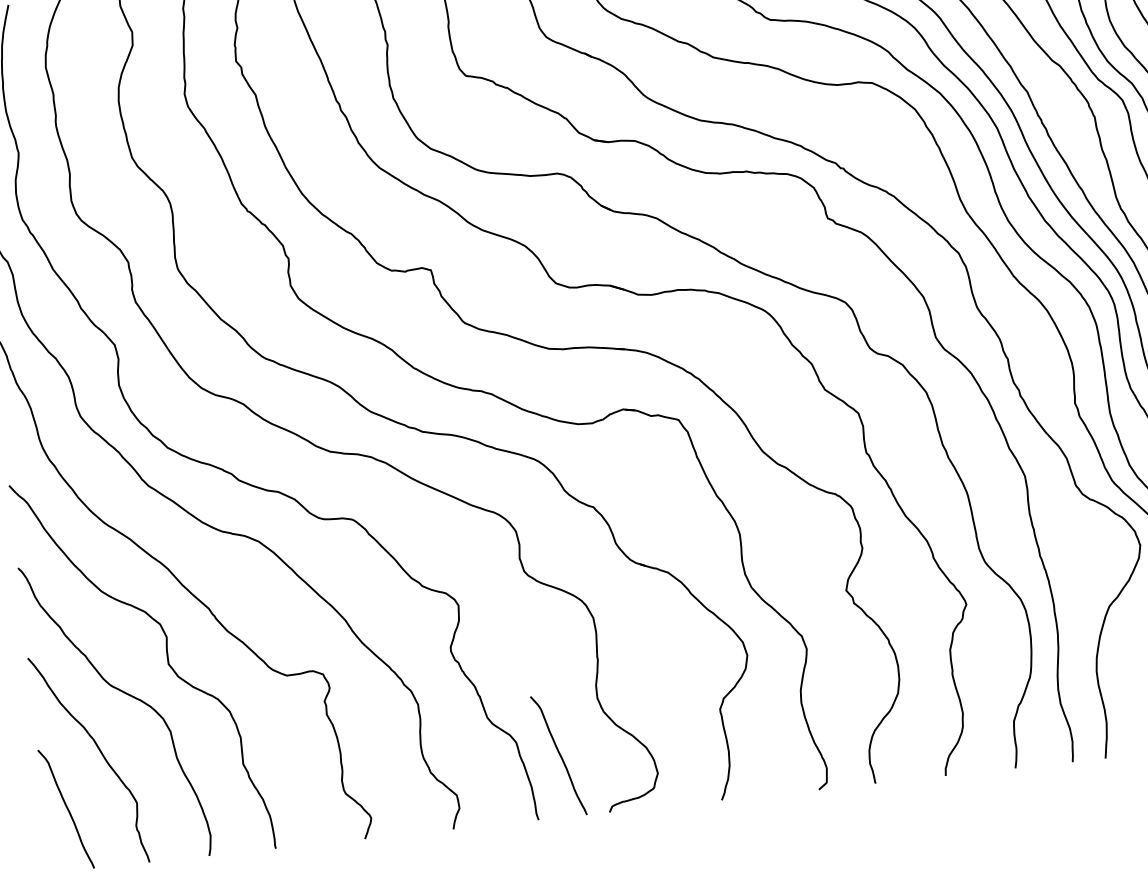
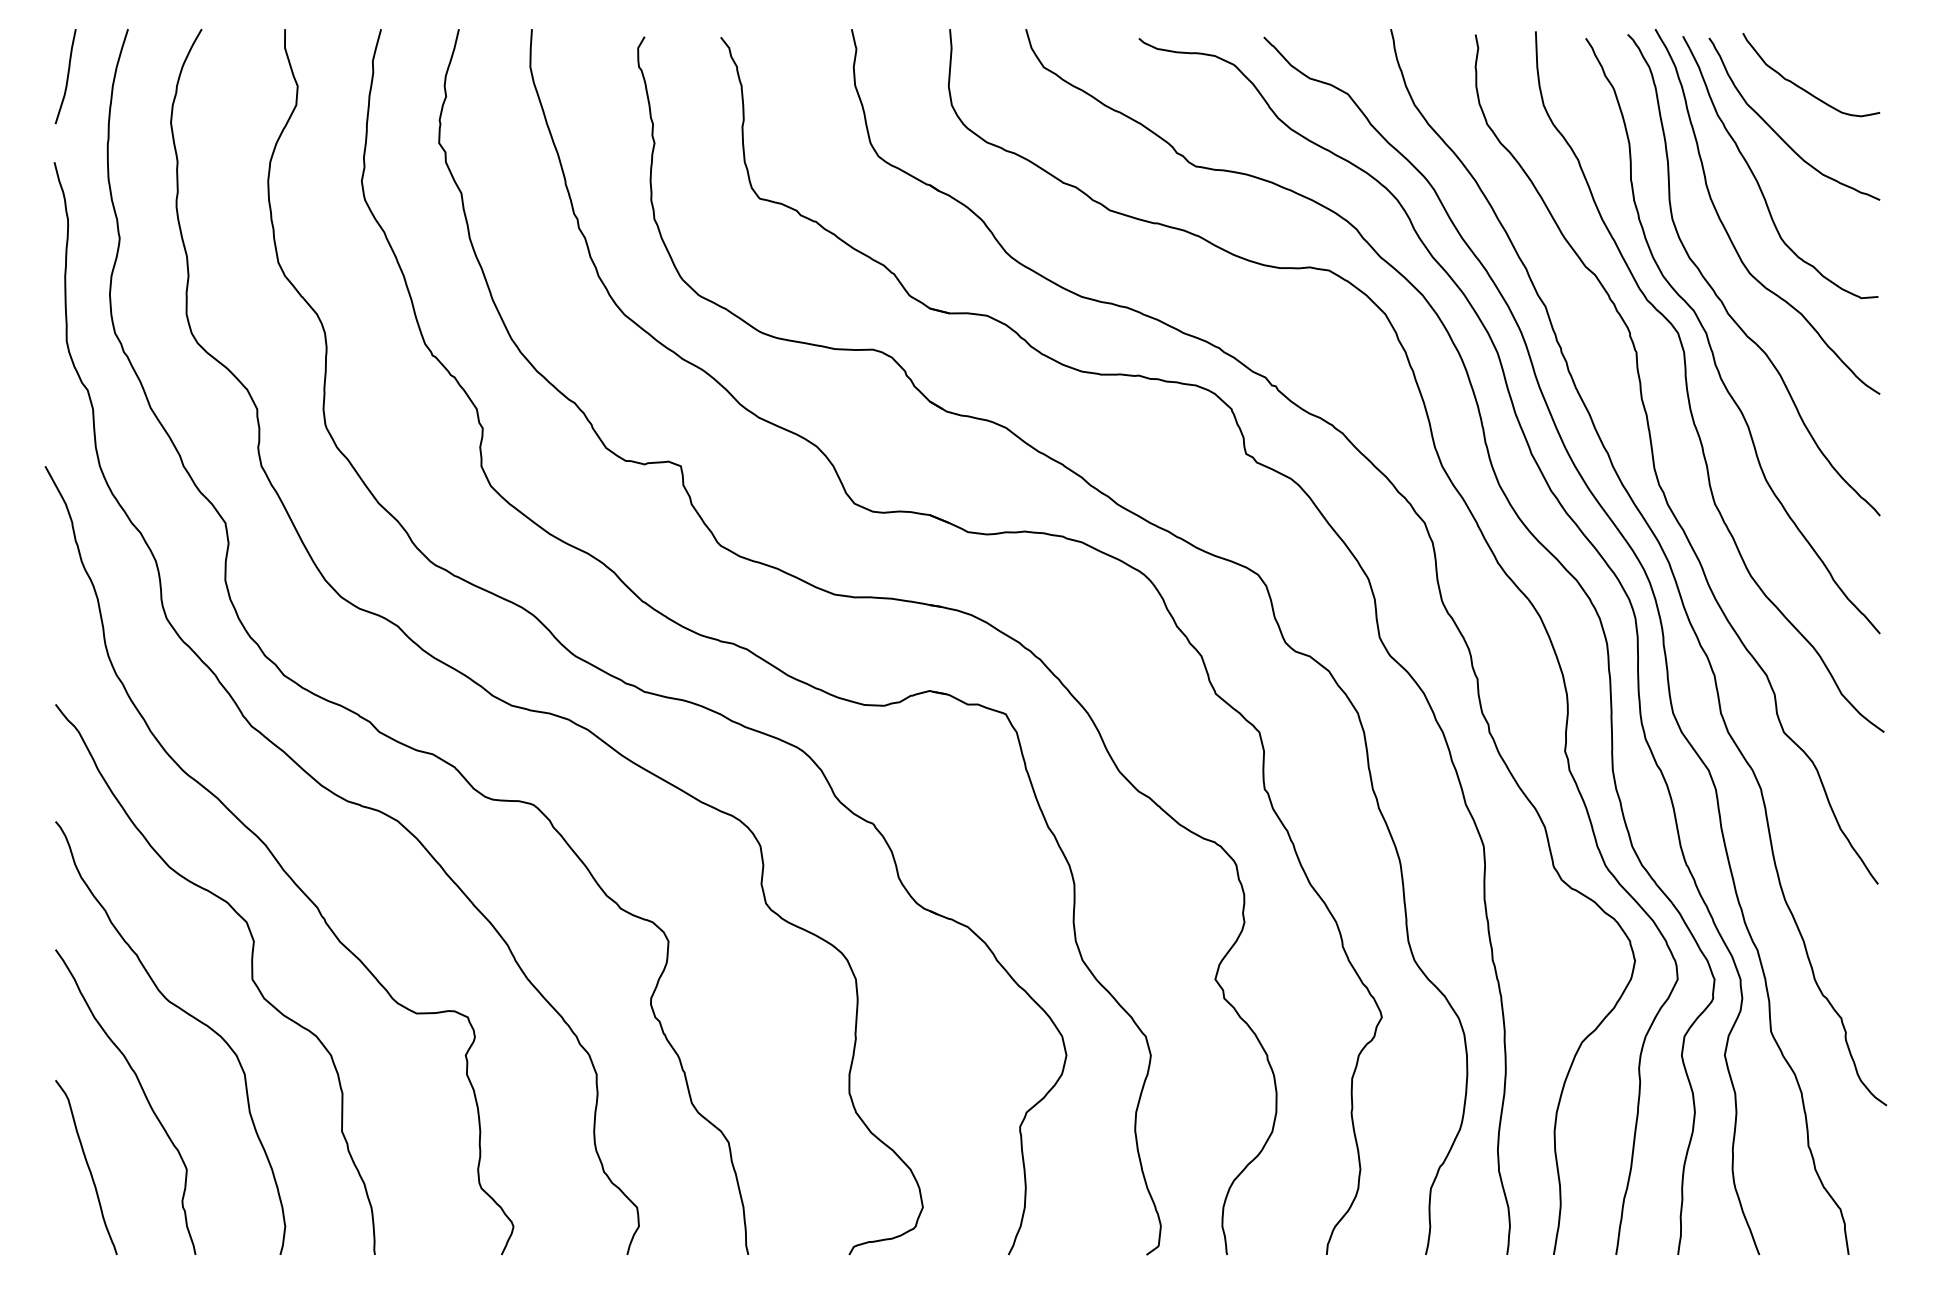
curve: (559, 755) -> (787, 1167), removed

